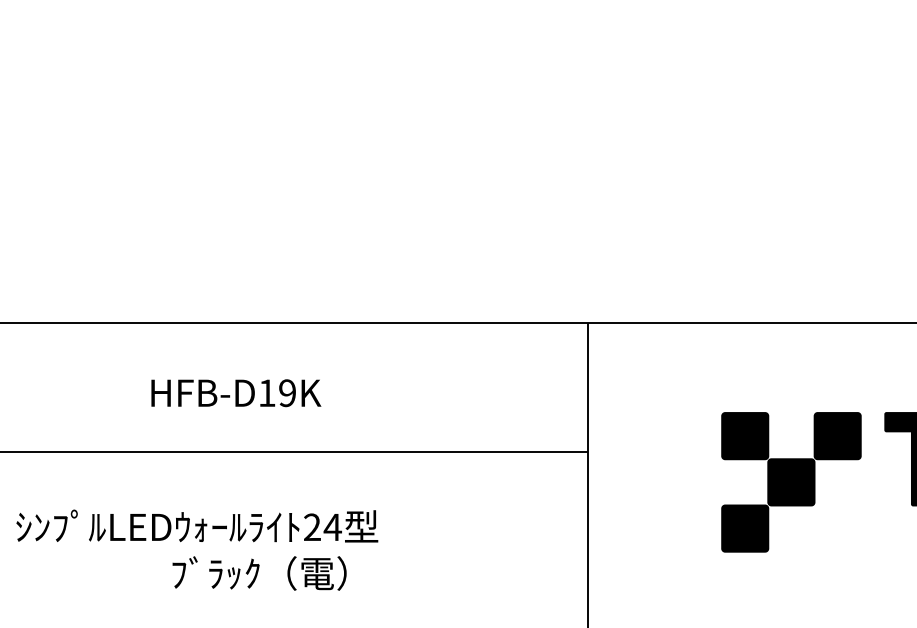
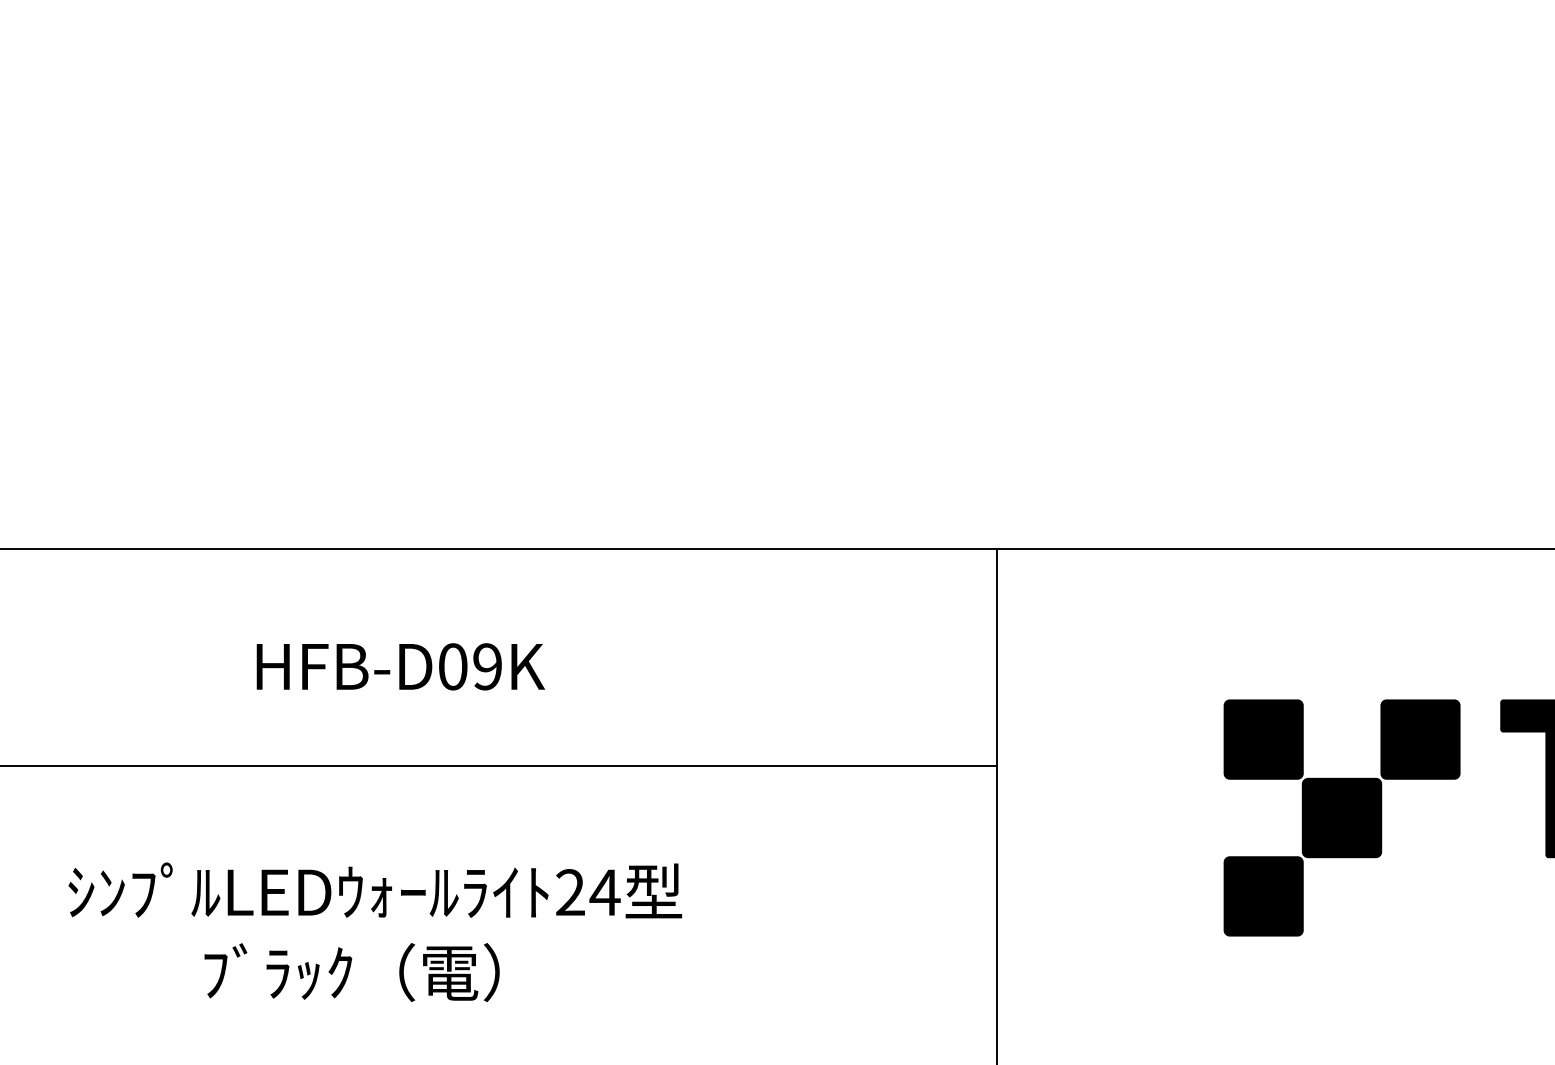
text: (267, 393) -> (453, 667), HFB-D19K -> HFB-D09K
text: (197, 525) -> (375, 889), moved
text: (259, 573) -> (351, 972), moved

